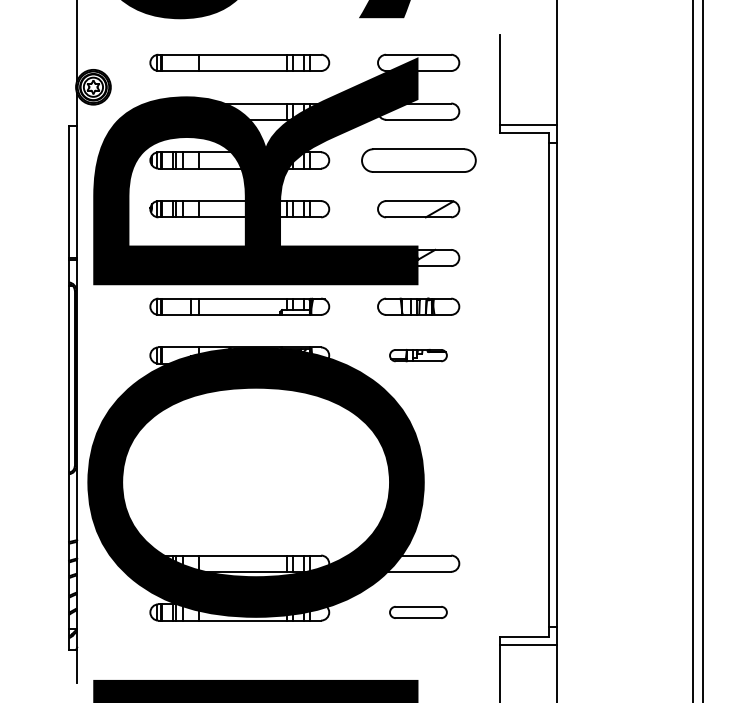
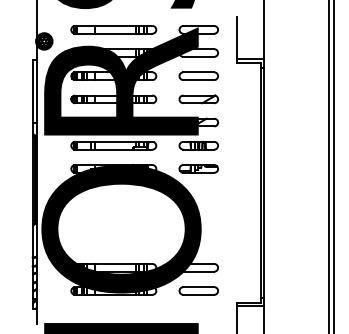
part: (418, 158) -> (198, 75), size x0.71
part: (418, 354) -> (198, 168), size x1.43
part: (418, 611) -> (198, 290), size x1.43

